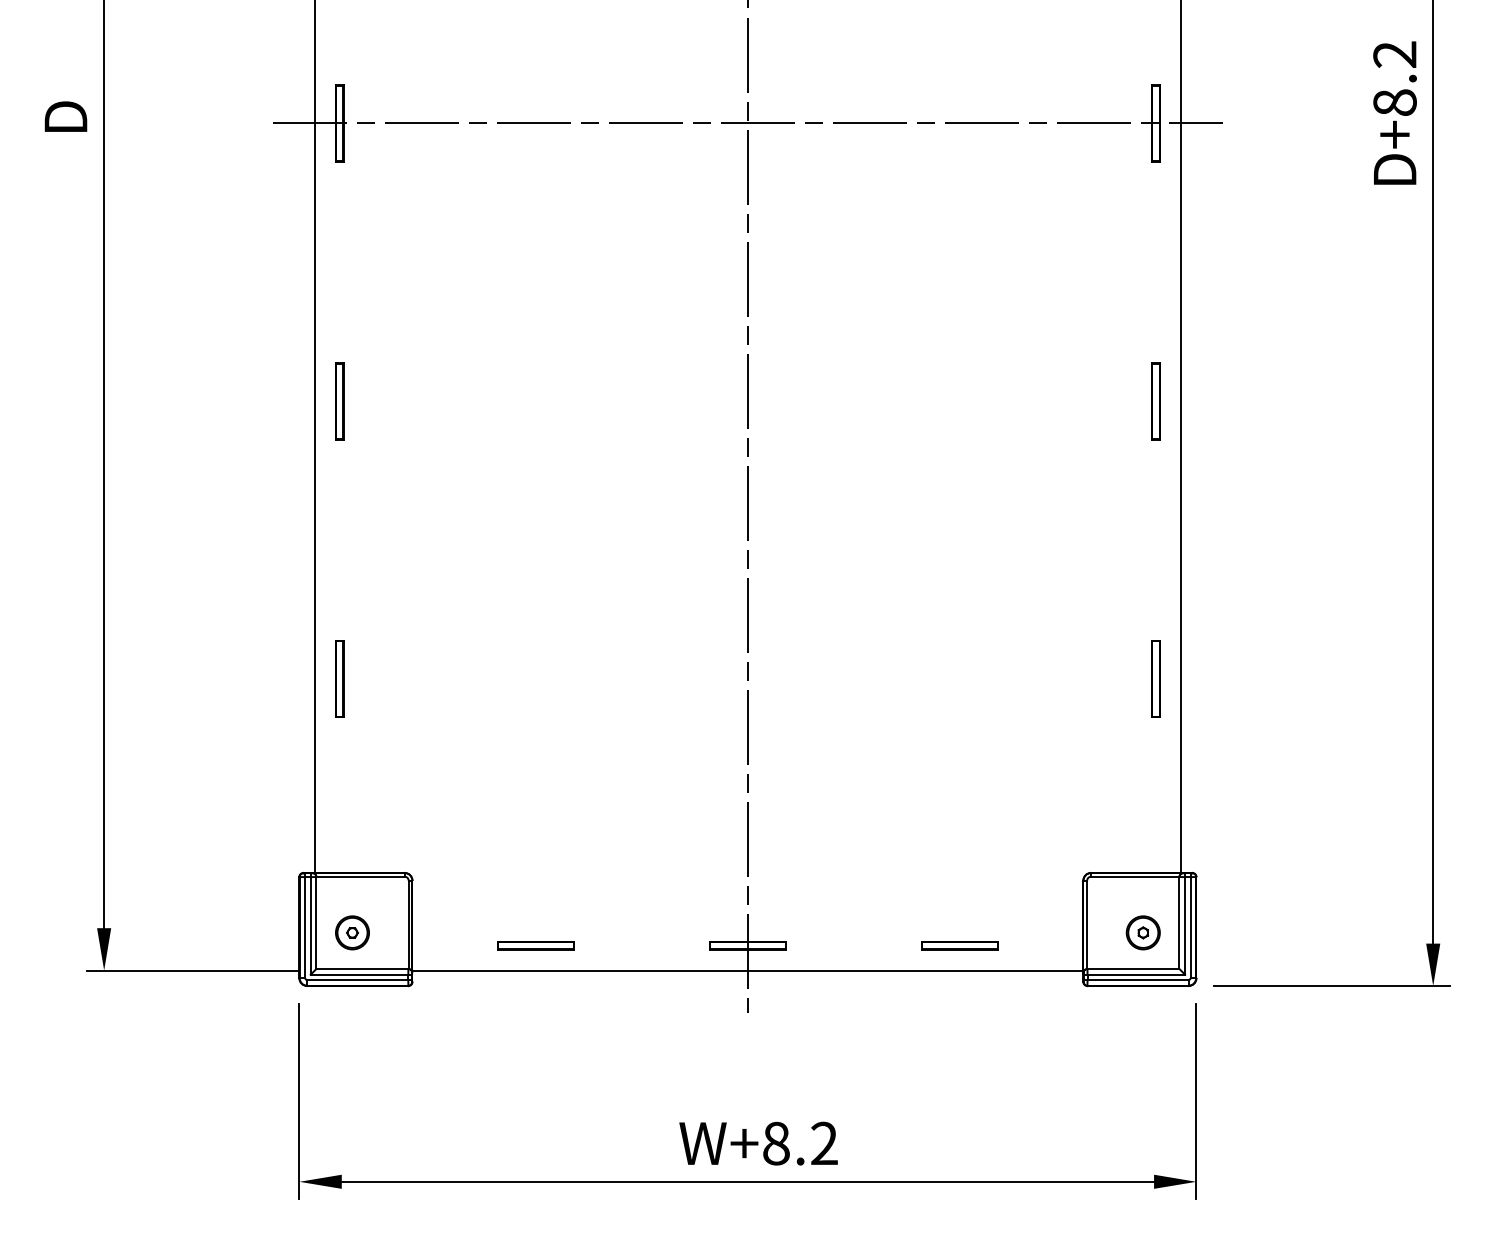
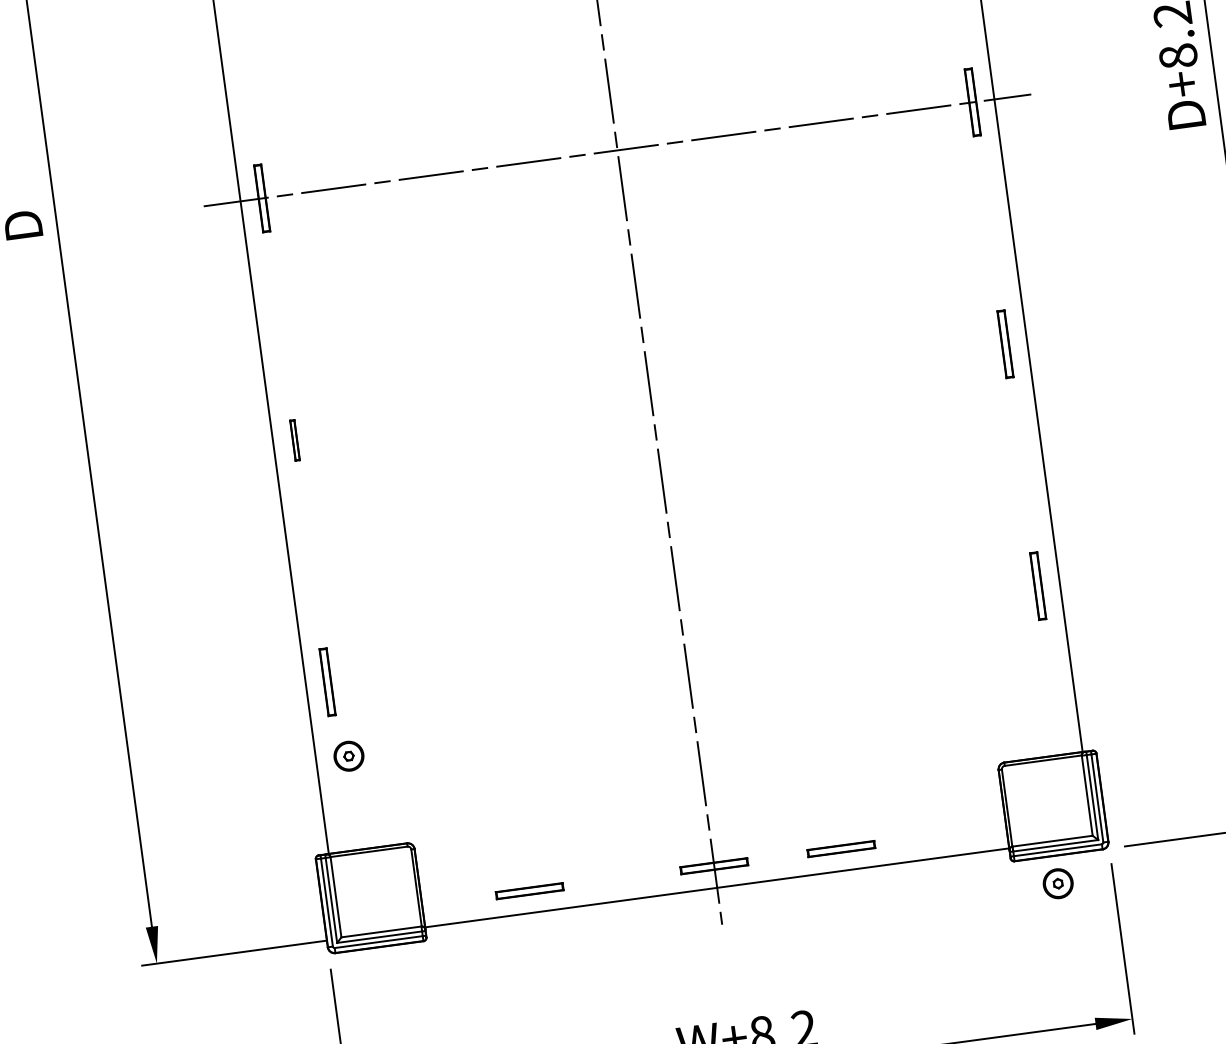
part: (339, 401) -> (294, 440), size x0.6
part: (352, 932) -> (348, 755), moved
part: (1142, 932) -> (1057, 883), moved
part: (959, 945) -> (840, 848), moved

